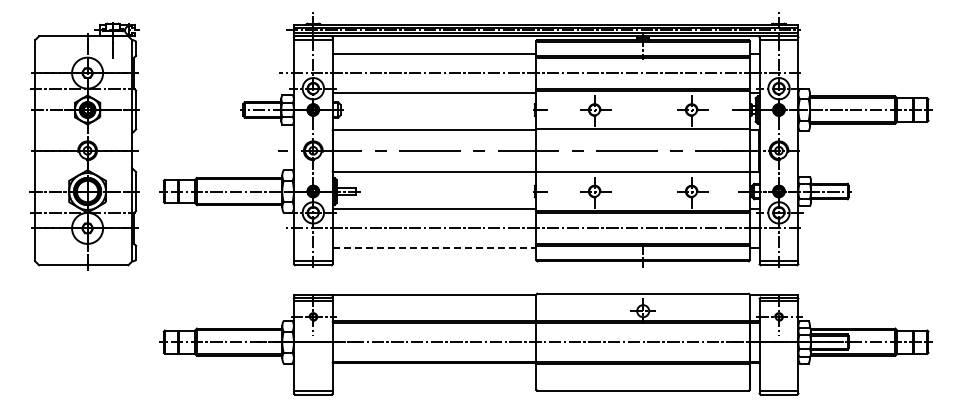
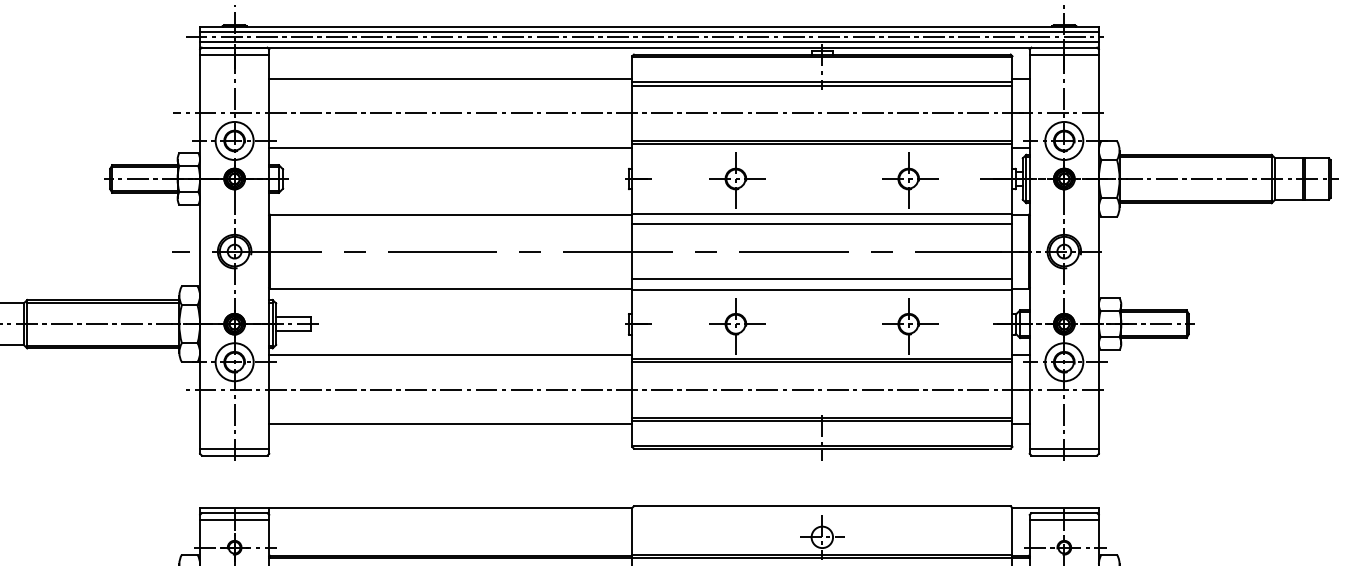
line: (642, 135) -> (821, 224), added
line: (642, 166) -> (821, 279), added
line: (434, 247) -> (450, 423), dashed -> solid

